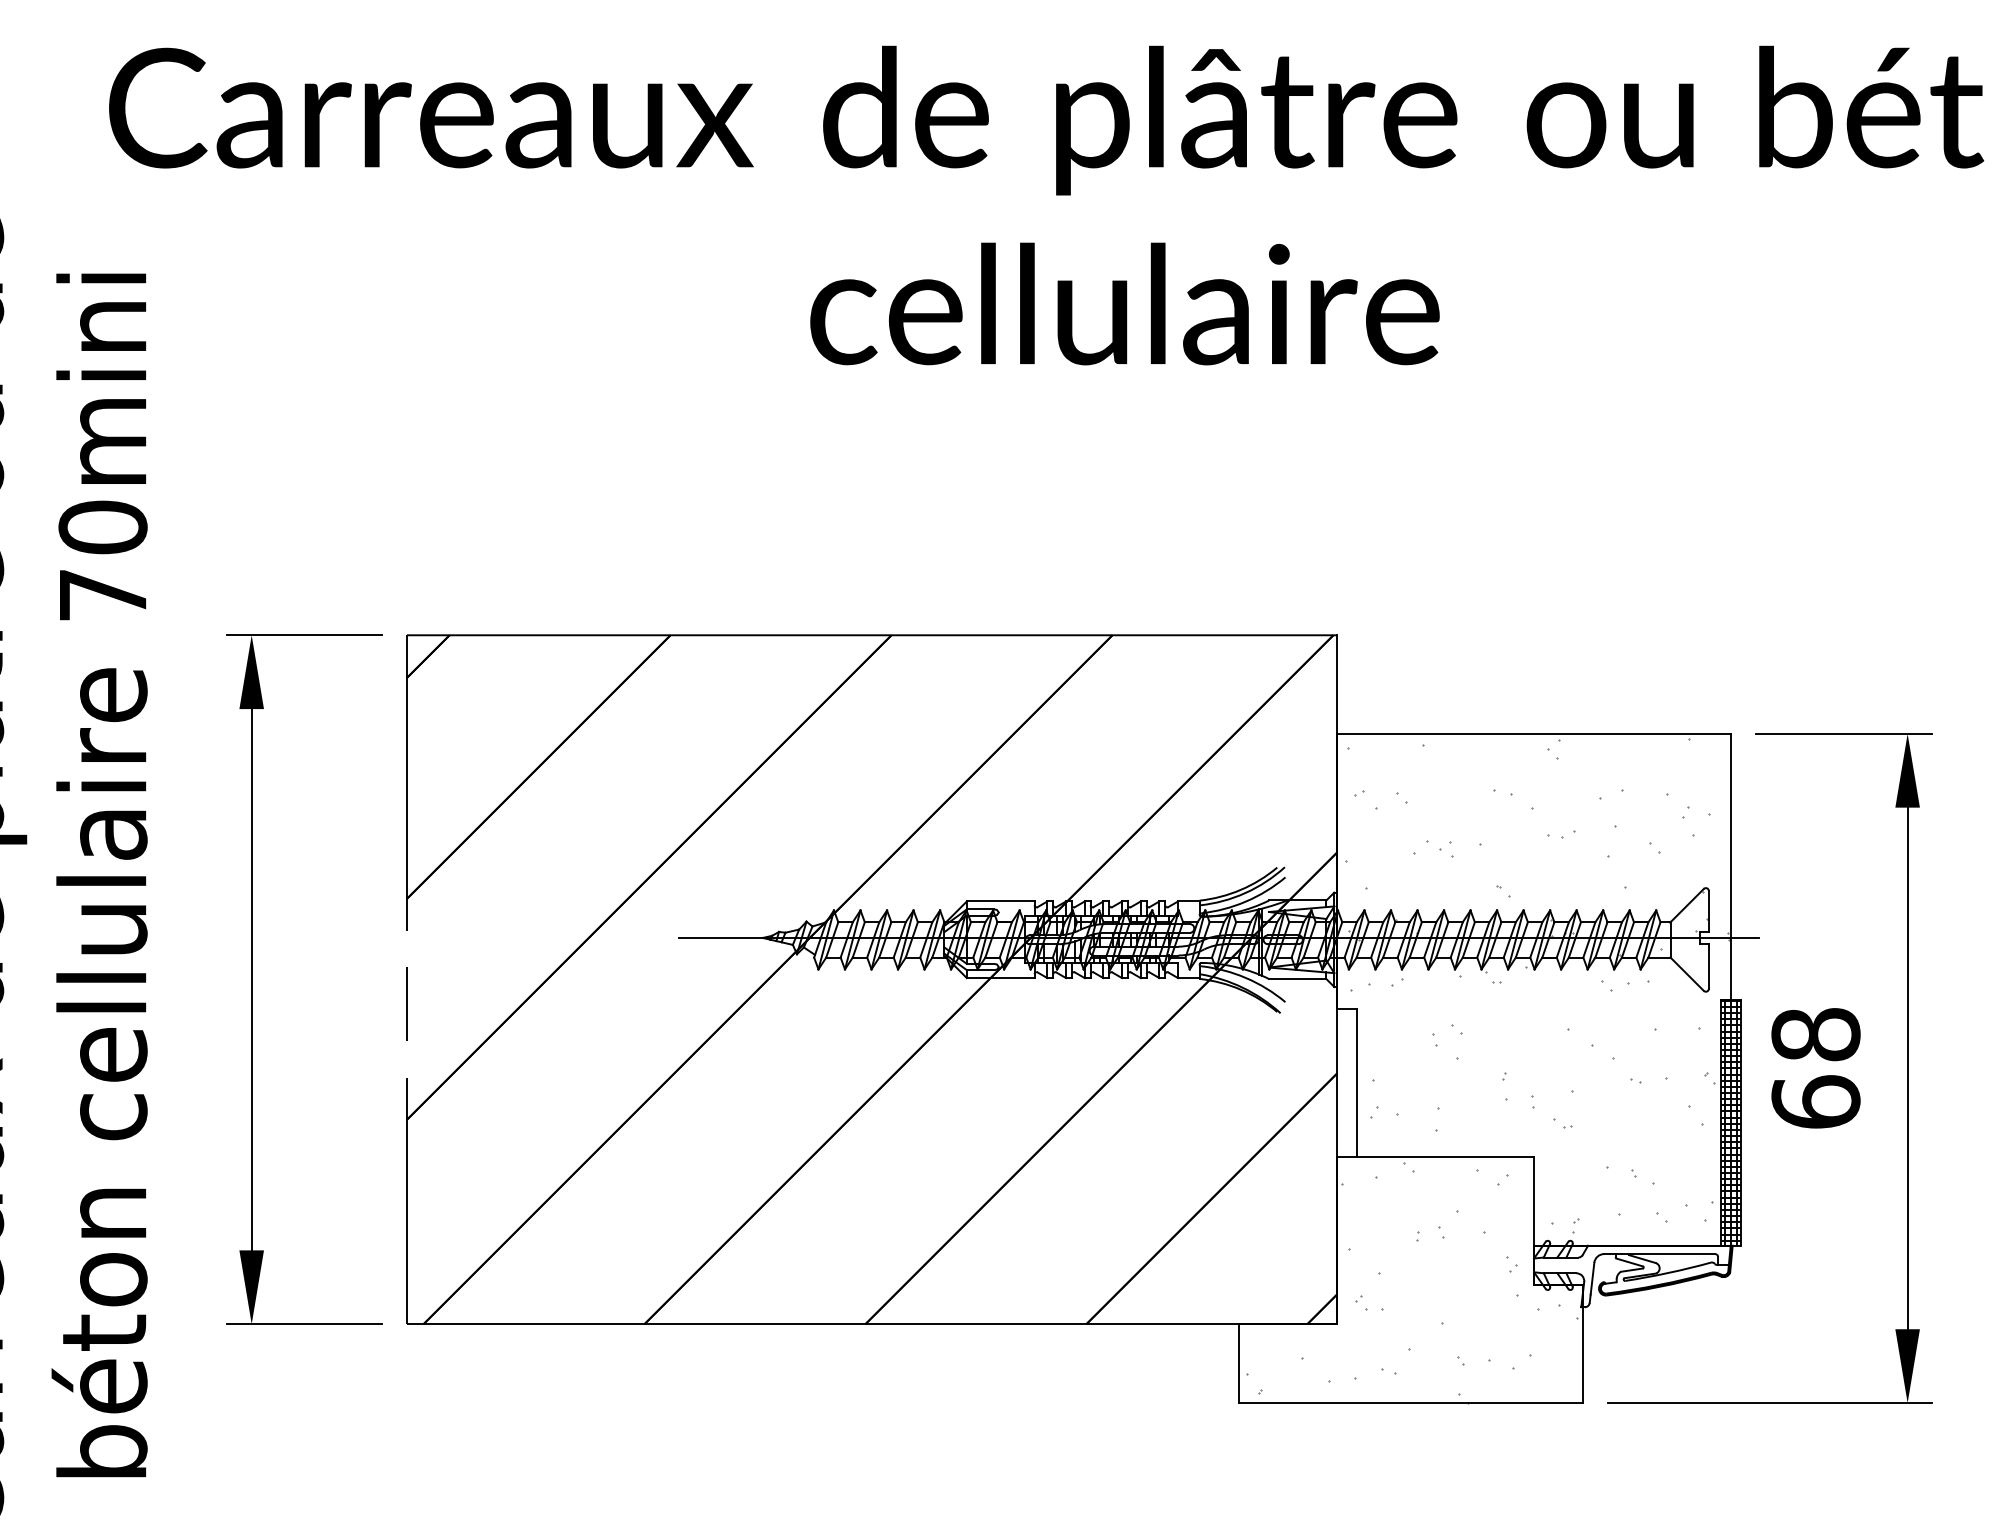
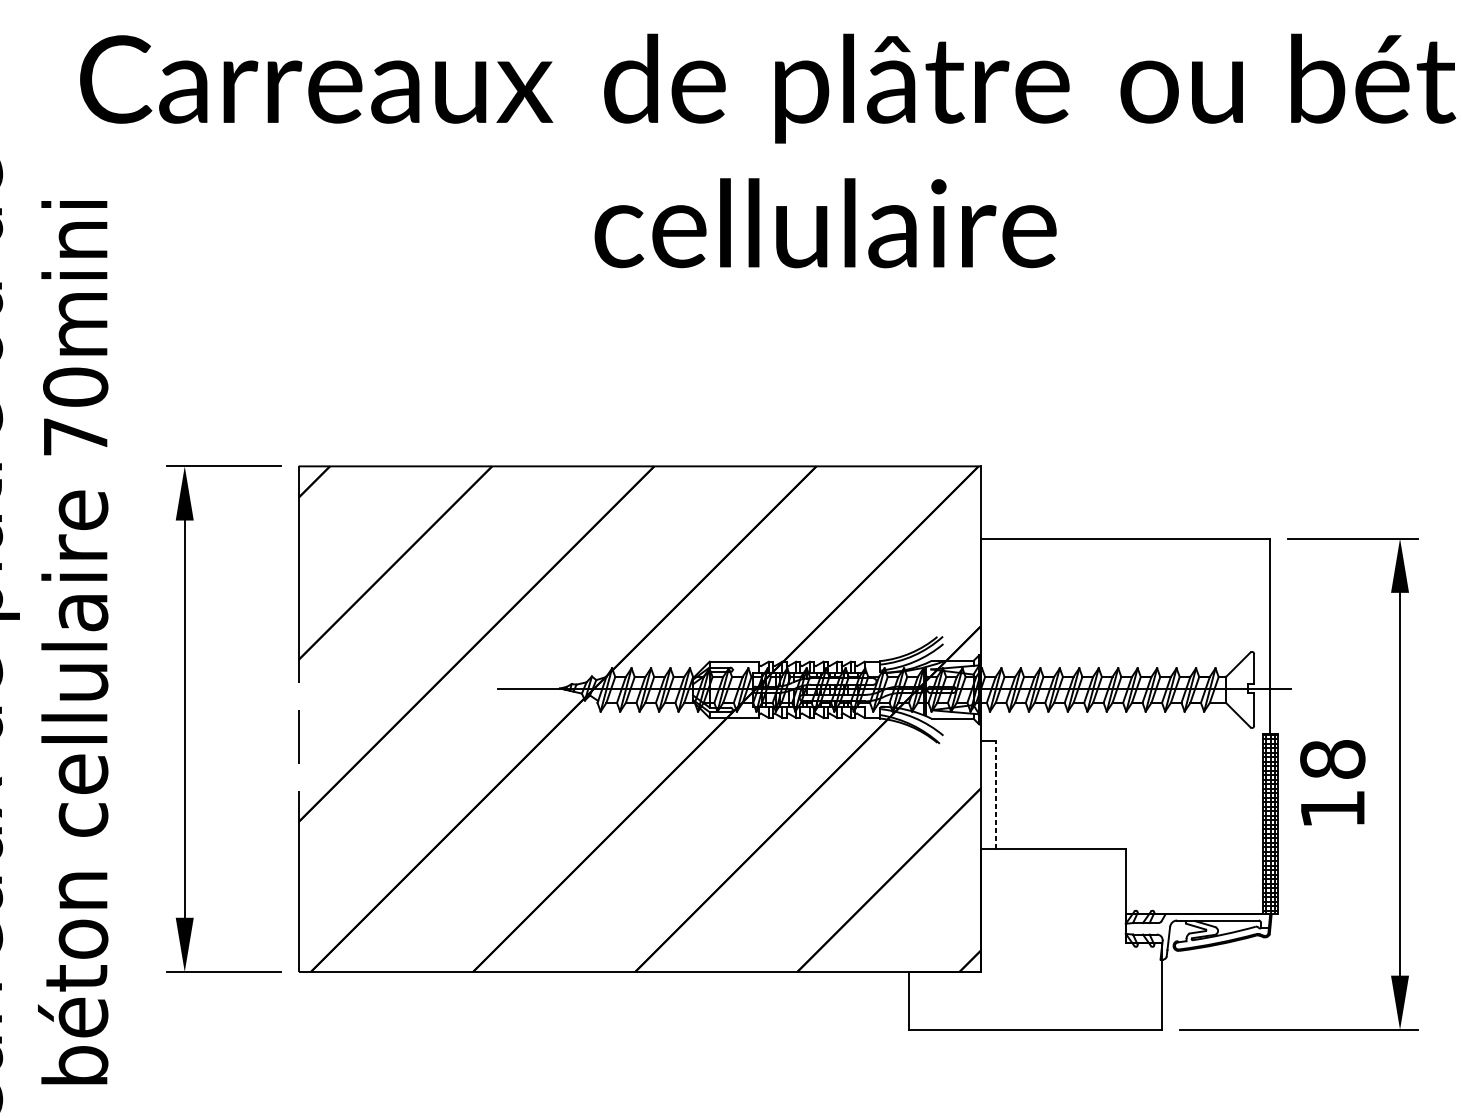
hatch: (1487, 1070) -> (1091, 785), removed
line: (1356, 1083) -> (995, 795), solid -> dashed
text: (1815, 1101) -> (1332, 808), 68 -> 18

